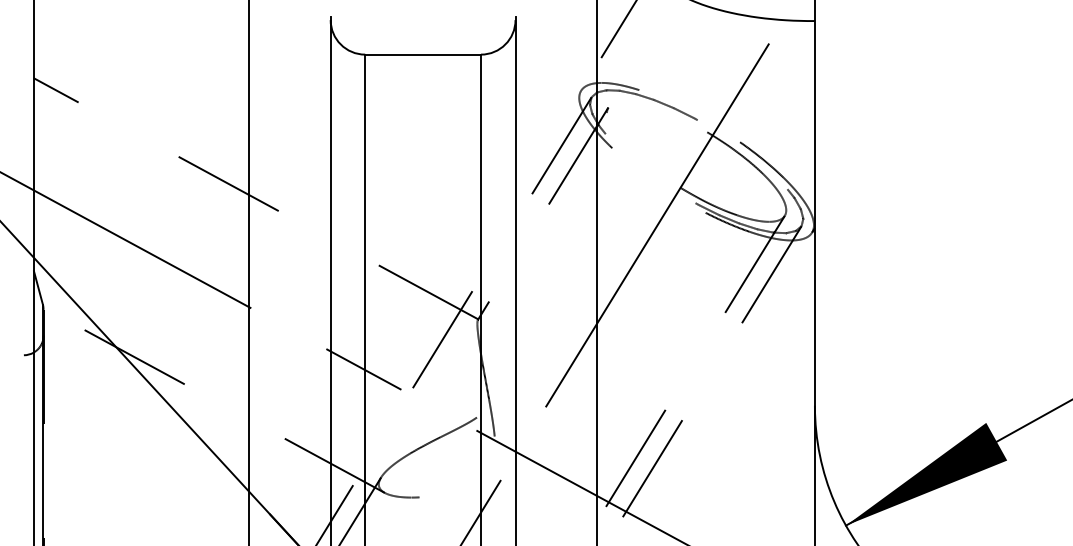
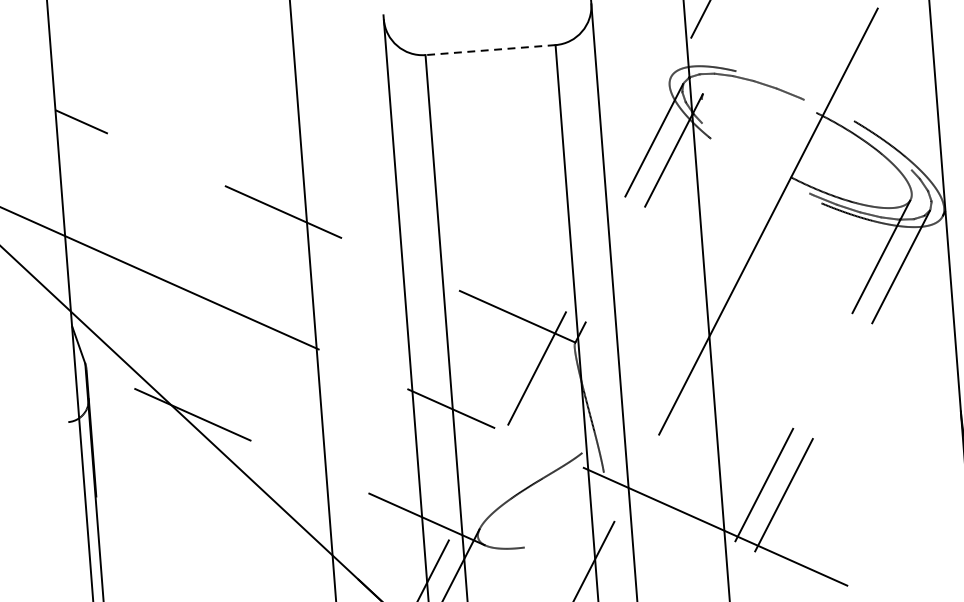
line: (423, 54) -> (490, 49), solid -> dashed

